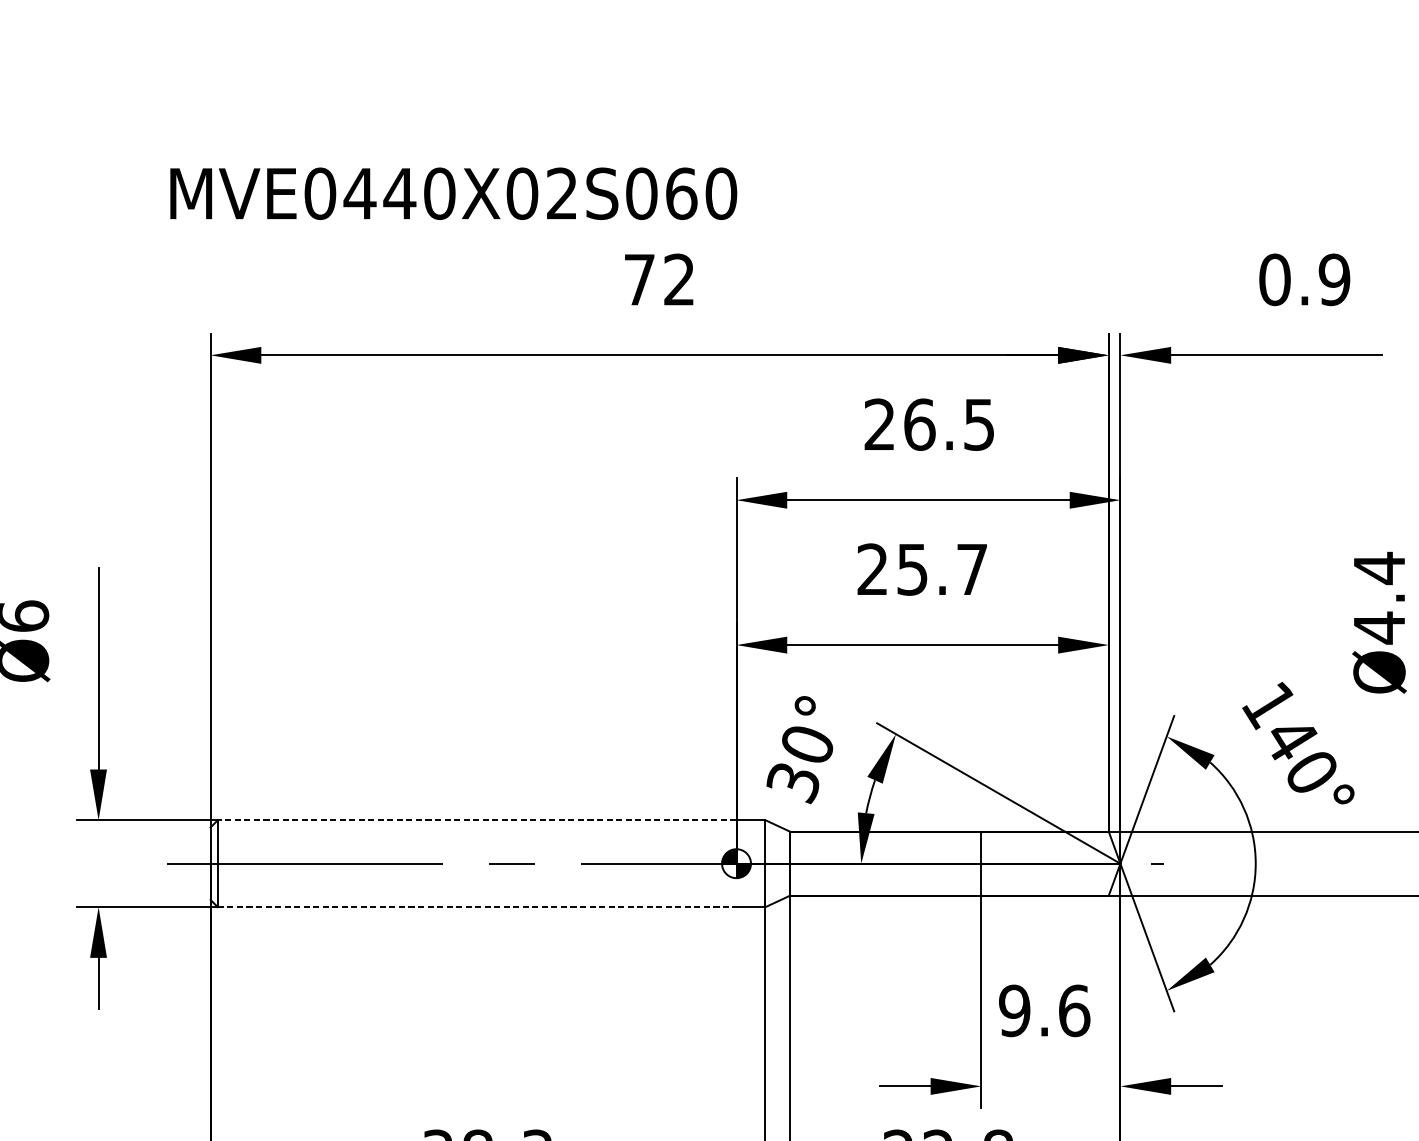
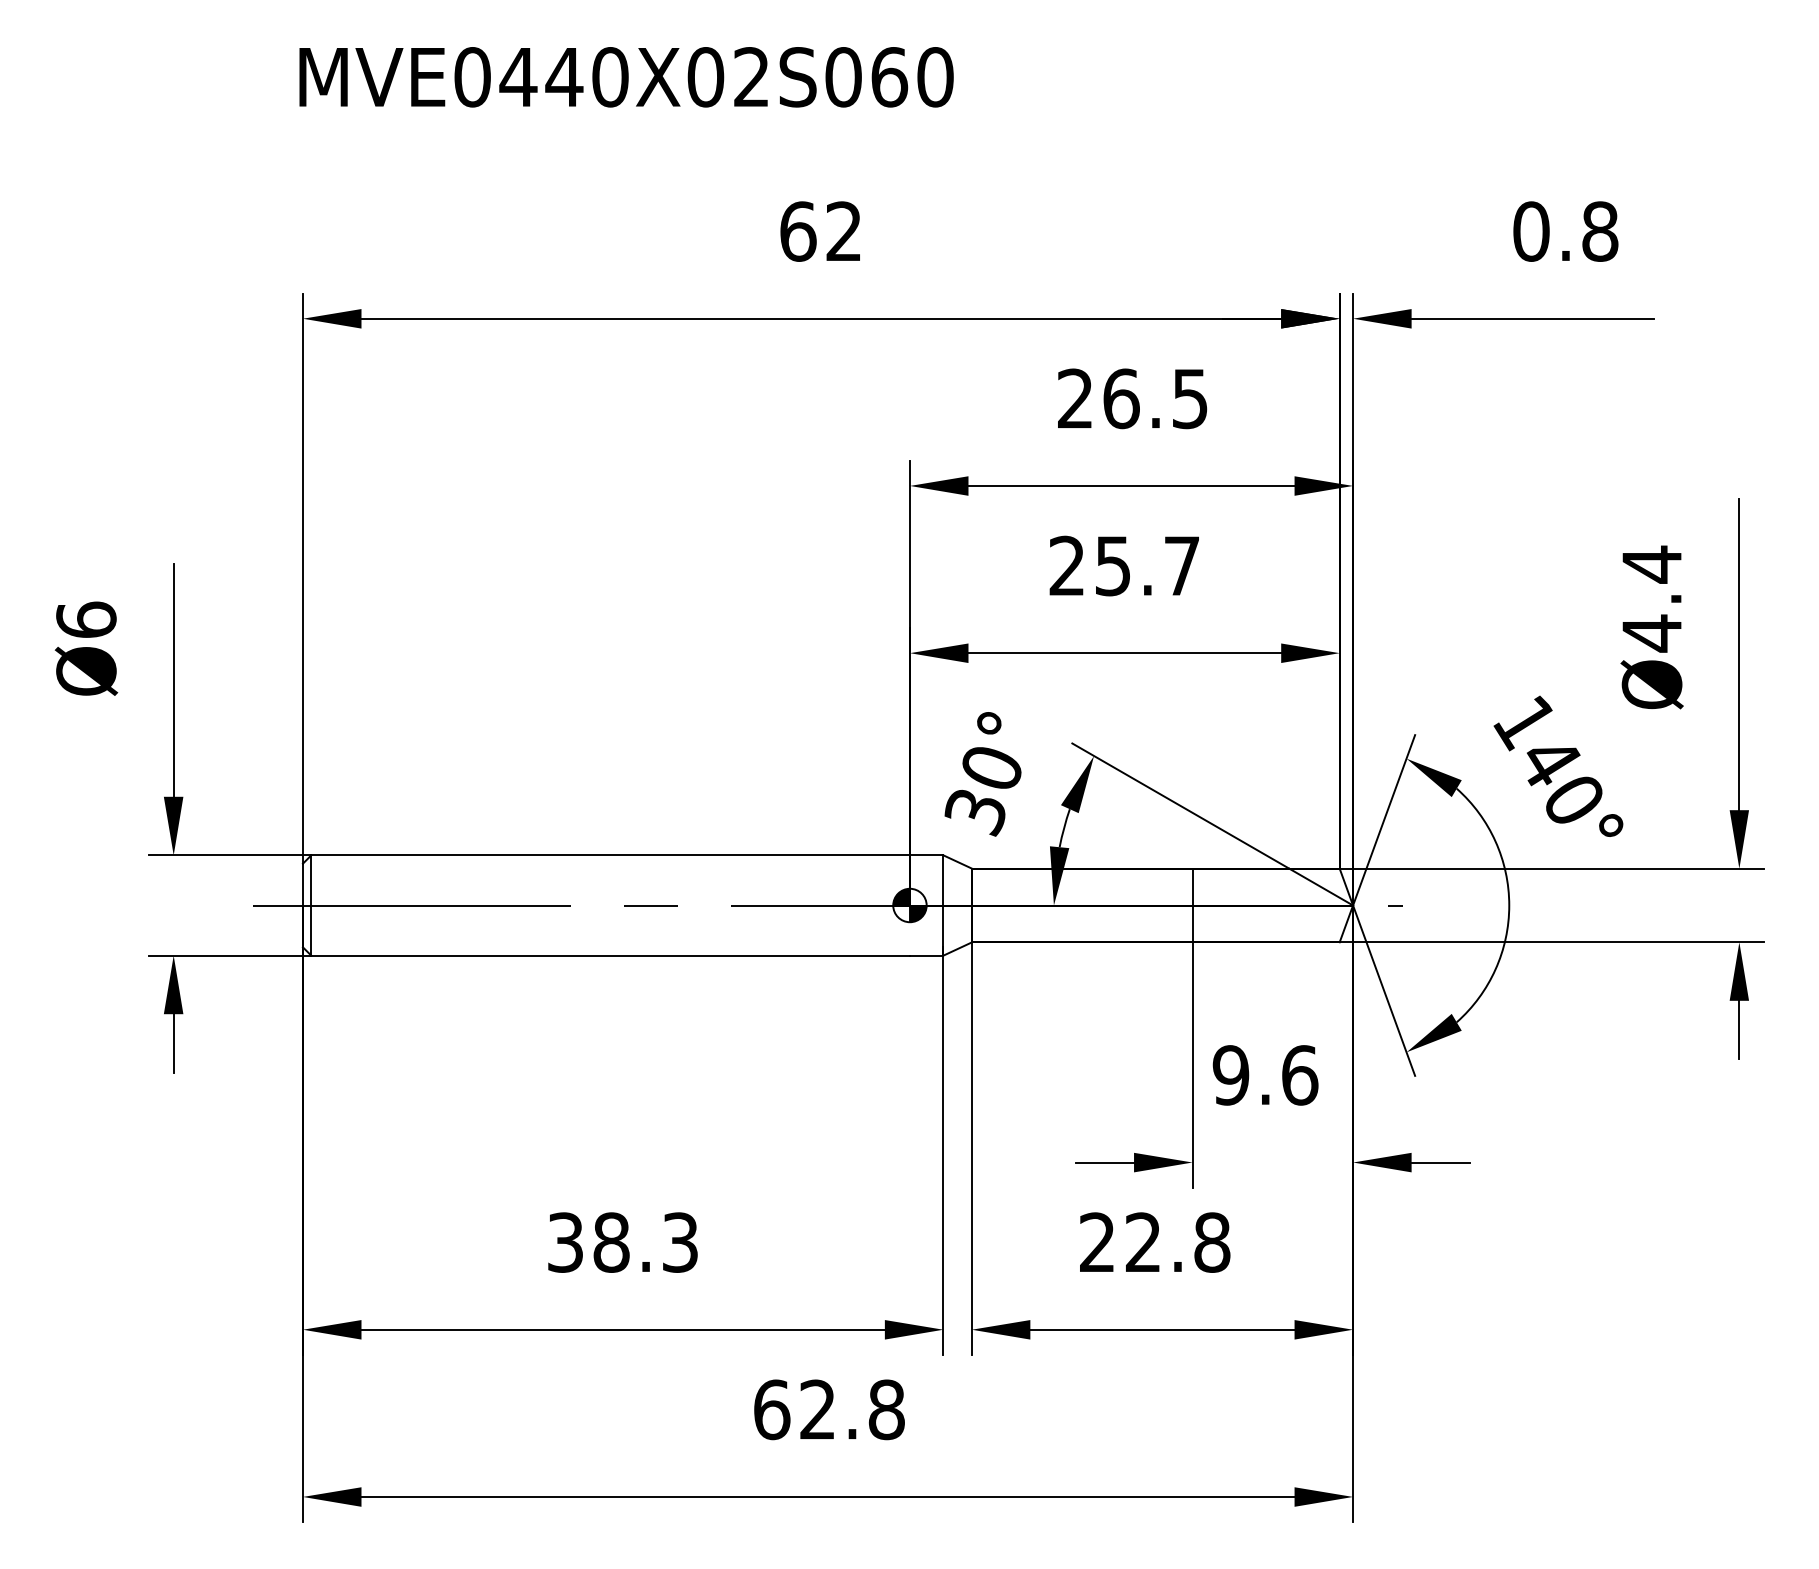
text: (453, 193) -> (626, 77), moved
text: (639, 279) -> (798, 231), 72 -> 62
text: (1334, 279) -> (1600, 231), 0.9 -> 0.8
line: (477, 820) -> (610, 855), dashed -> solid
line: (477, 907) -> (611, 955), dashed -> solid

